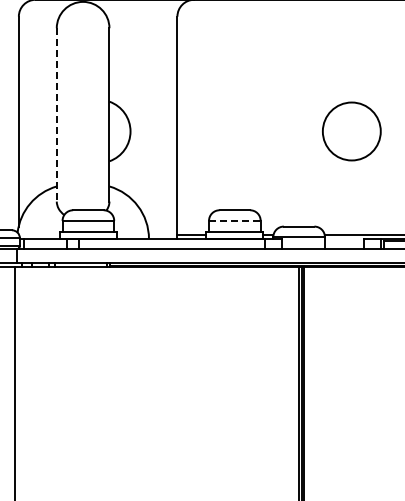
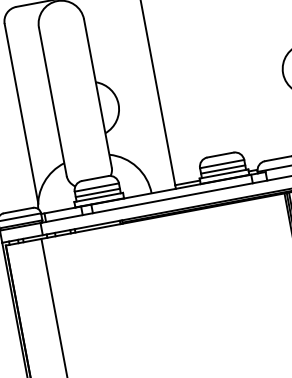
line: (56, 114) -> (52, 101), dashed -> solid
line: (234, 220) -> (221, 163), dashed -> solid
line: (88, 227) -> (98, 193), added
line: (234, 227) -> (222, 169), added

